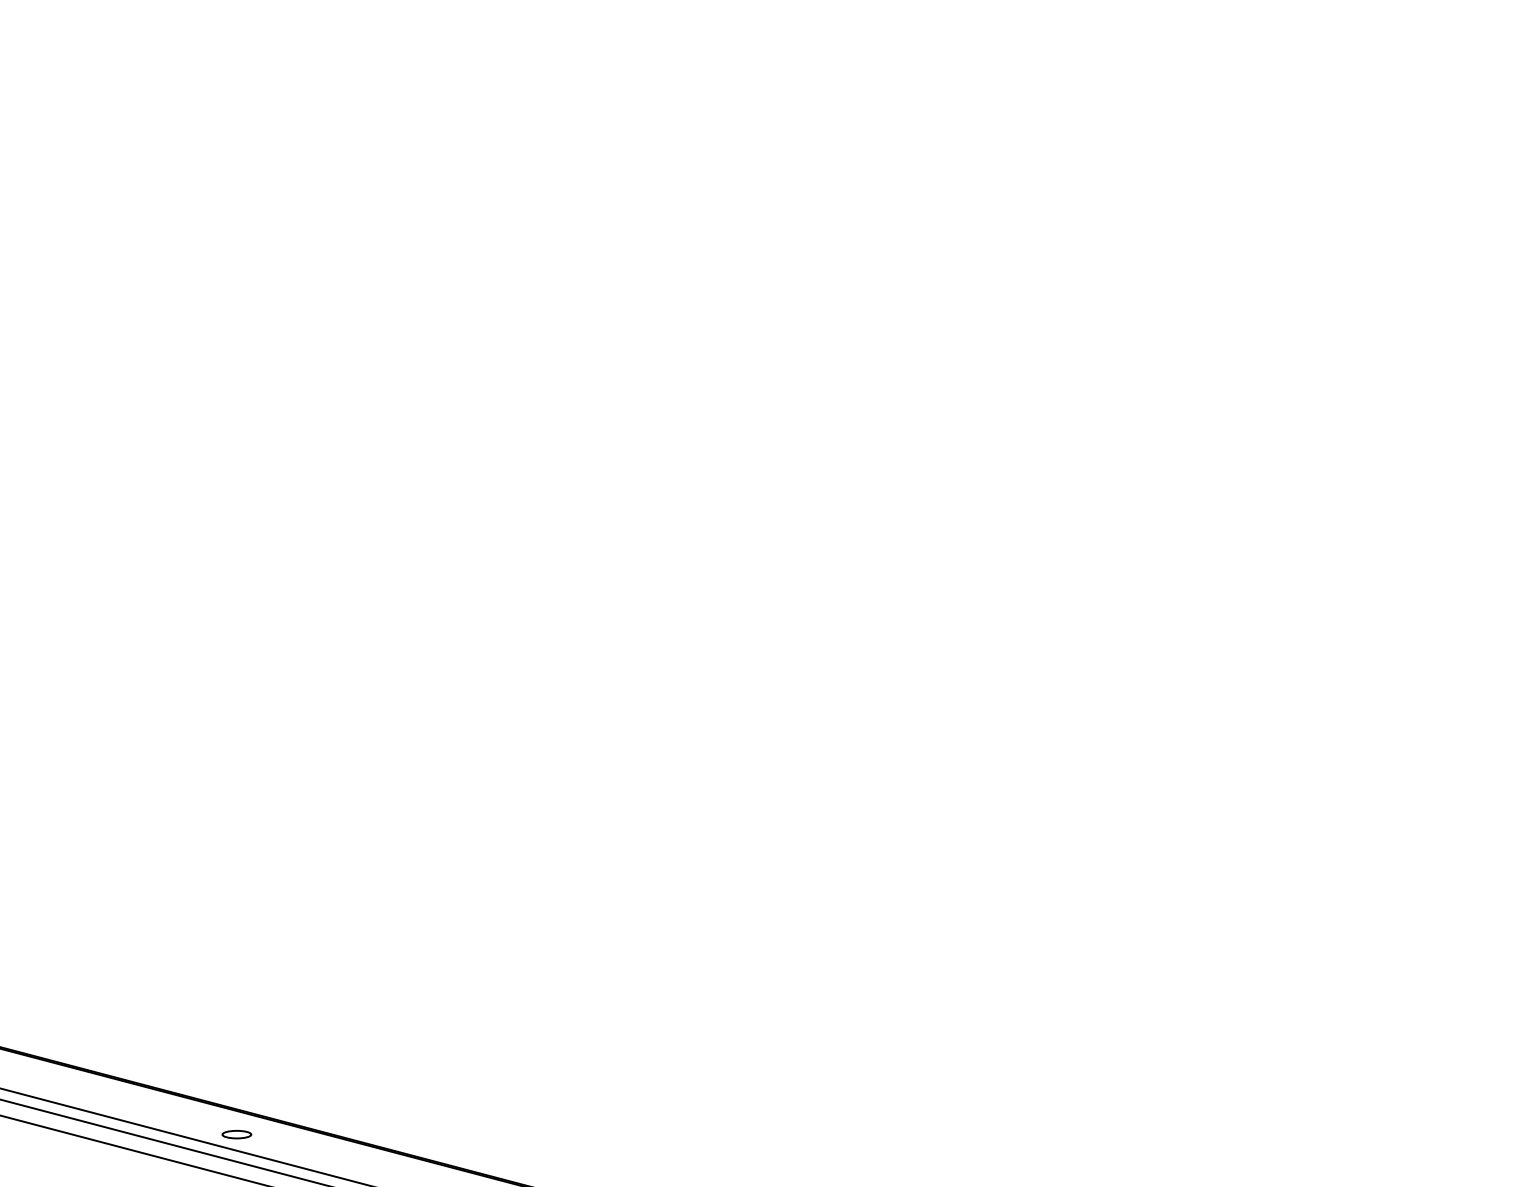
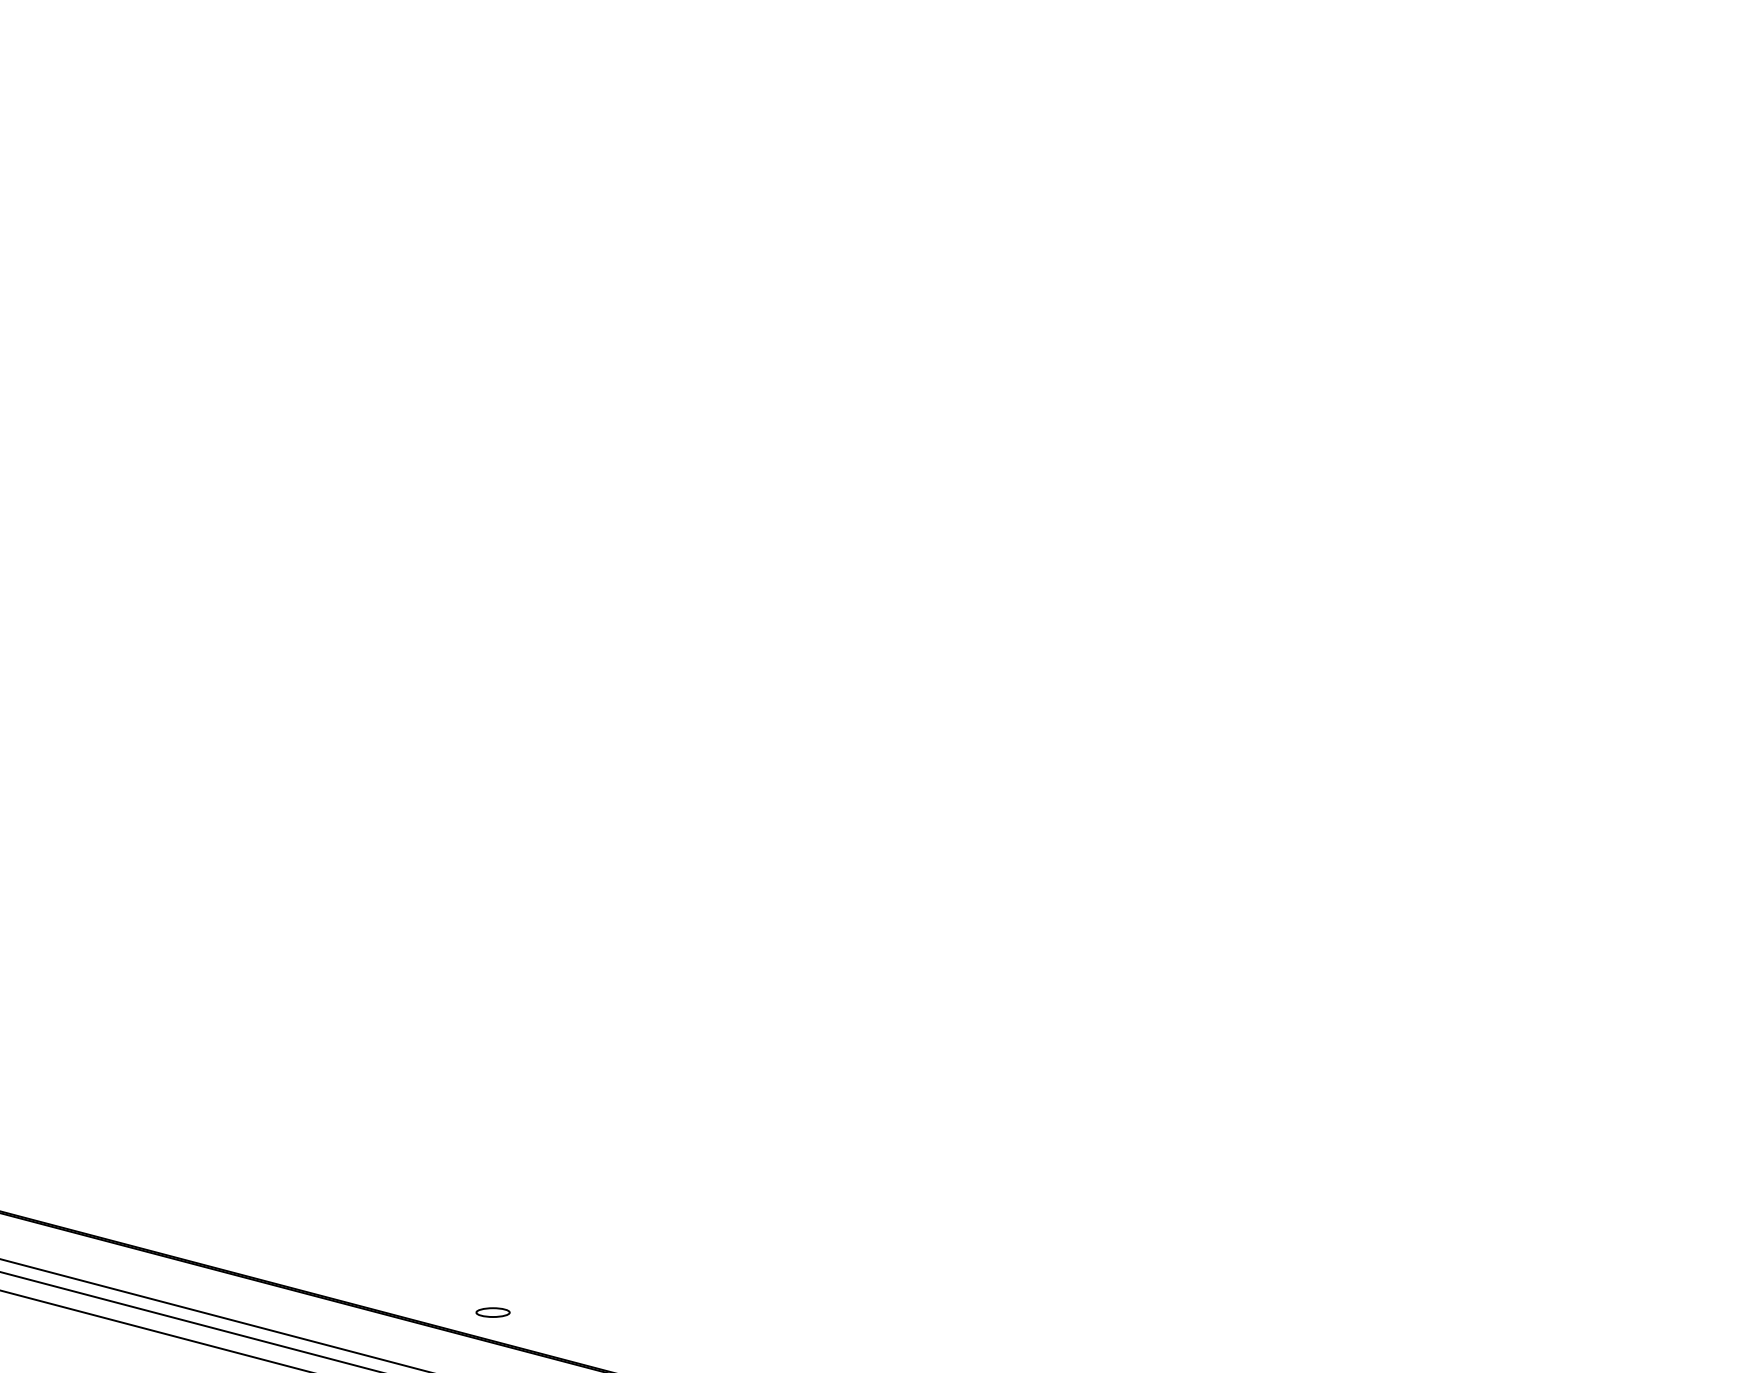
part: (236, 1134) -> (492, 1312), moved

